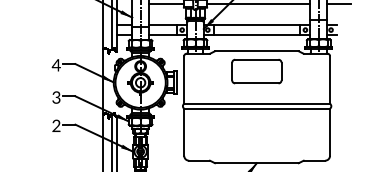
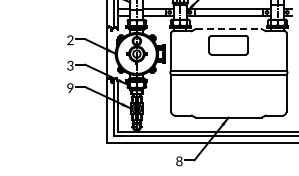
line: (257, 51) -> (229, 29), solid -> dashed
text: (55, 65) -> (69, 40), 4 -> 2
text: (56, 126) -> (70, 88), 2 -> 9

